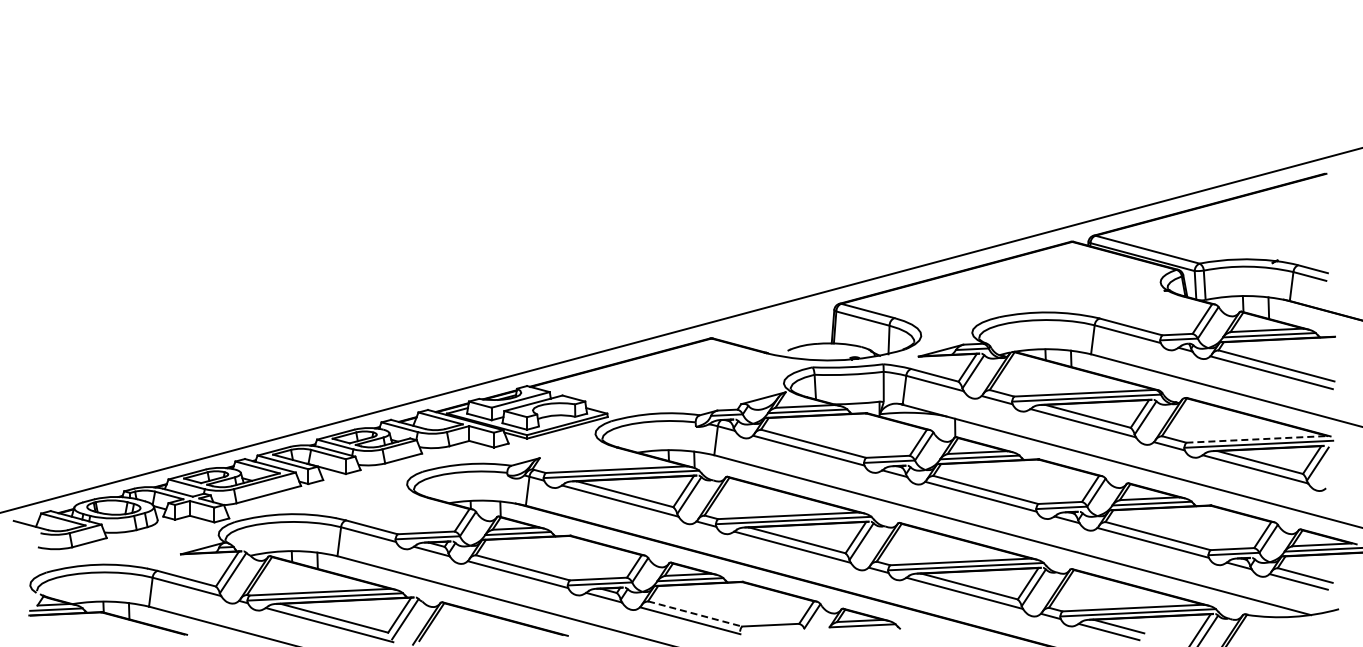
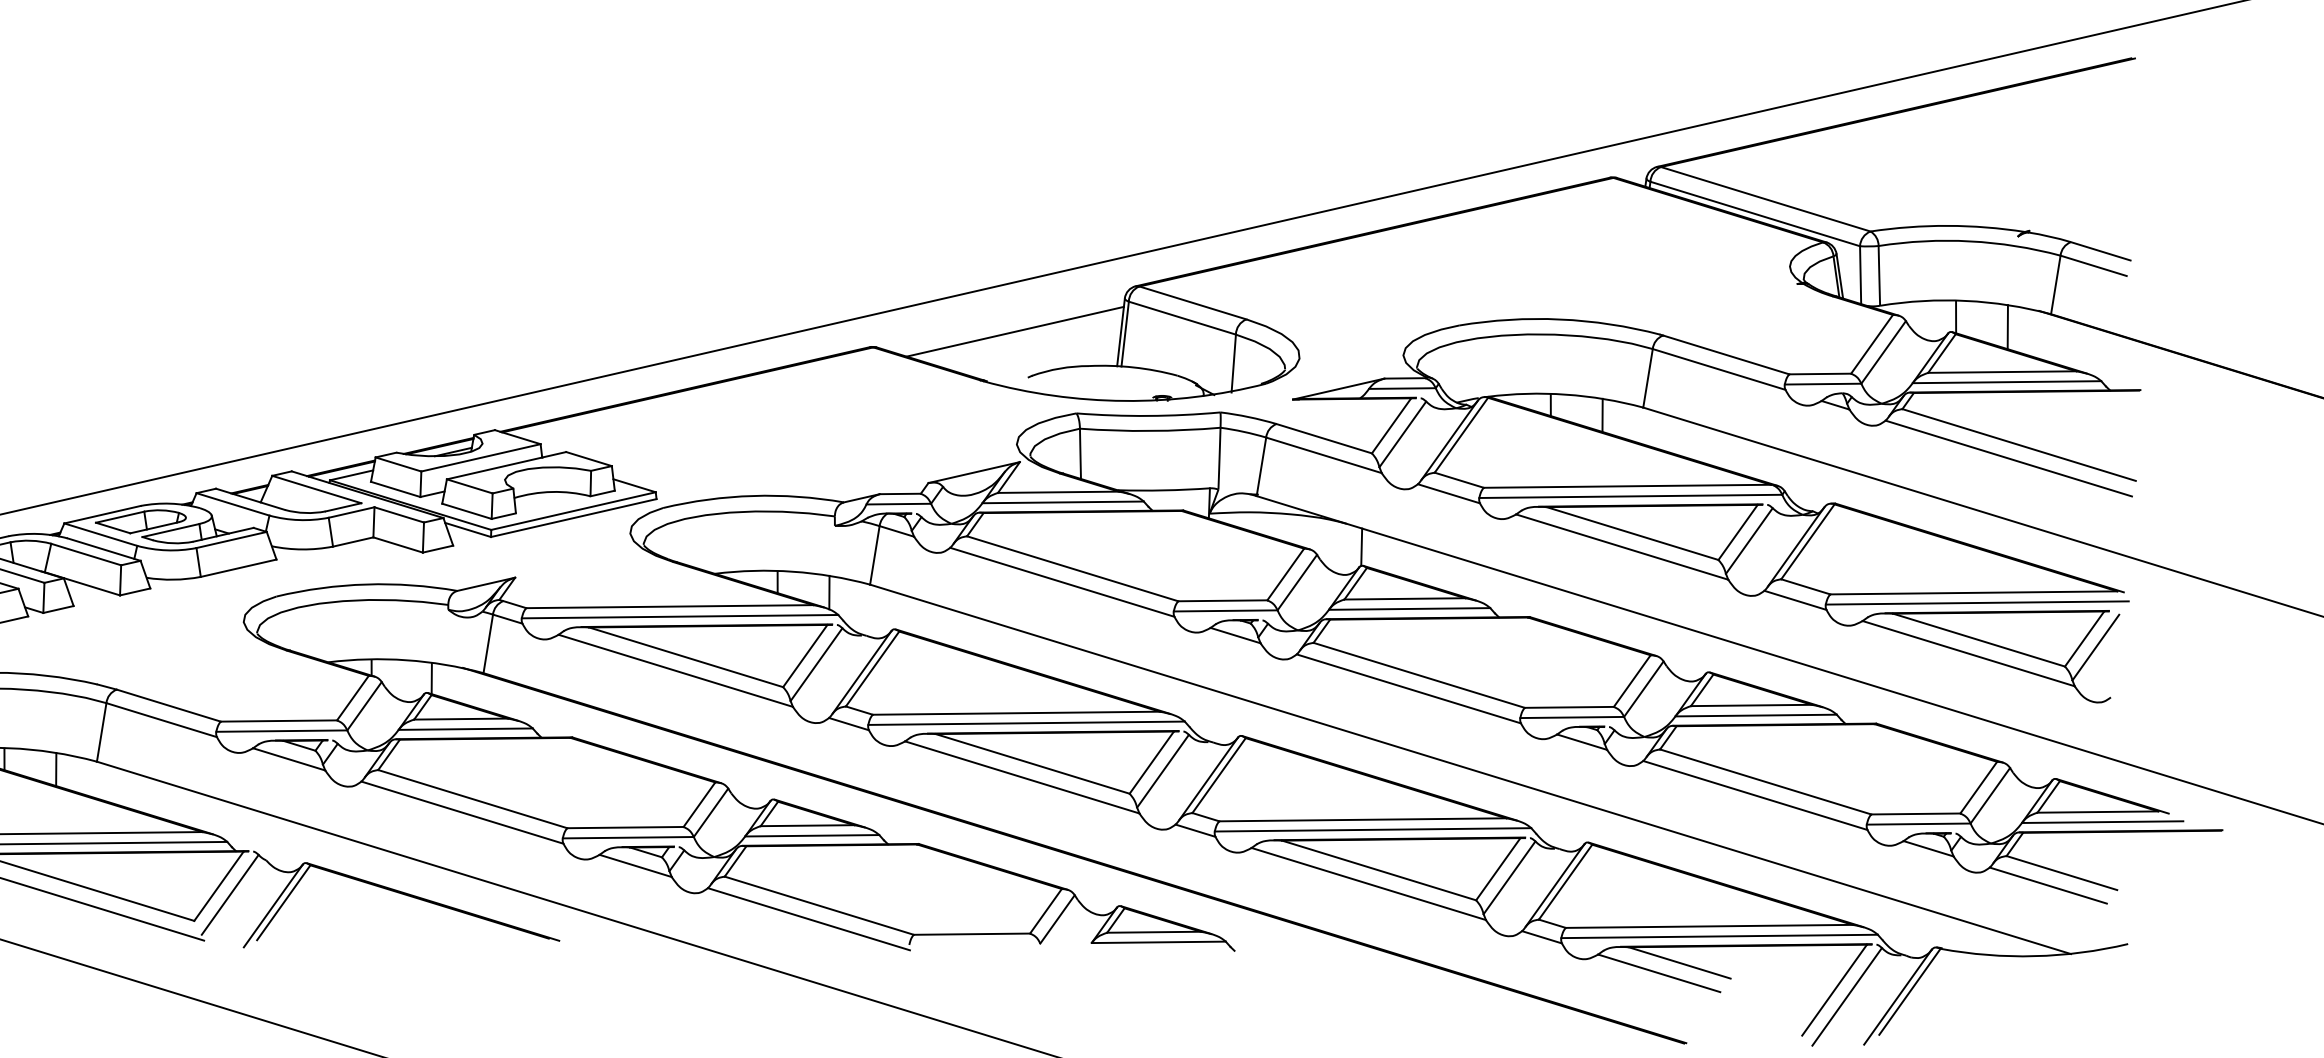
line: (781, 328) -> (1016, 332), added
line: (1256, 439) -> (1973, 593), dashed -> solid
line: (695, 613) -> (820, 904), dashed -> solid

